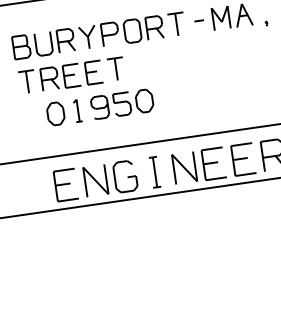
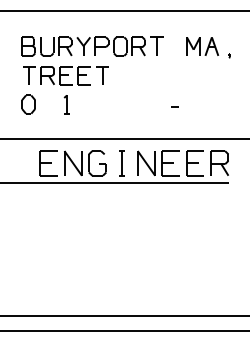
curve: (197, 20) -> (174, 106), moved
part: (122, 104) -> (103, 104), removed
part: (55, 113) -> (28, 104), moved

